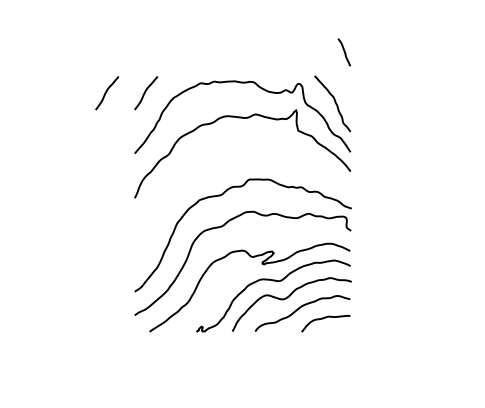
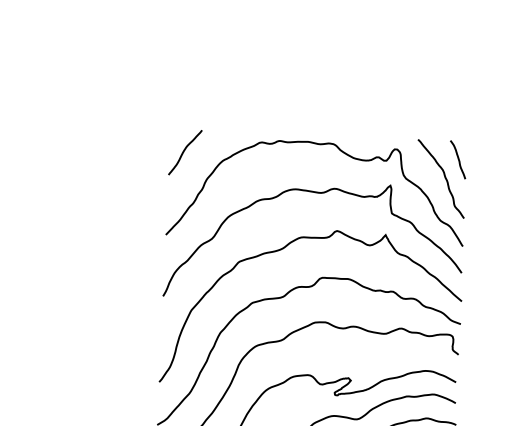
curve: (343, 51) -> (457, 158), moved
curve: (106, 93) -> (130, 150), removed
curve: (220, 160) -> (283, 249), added

